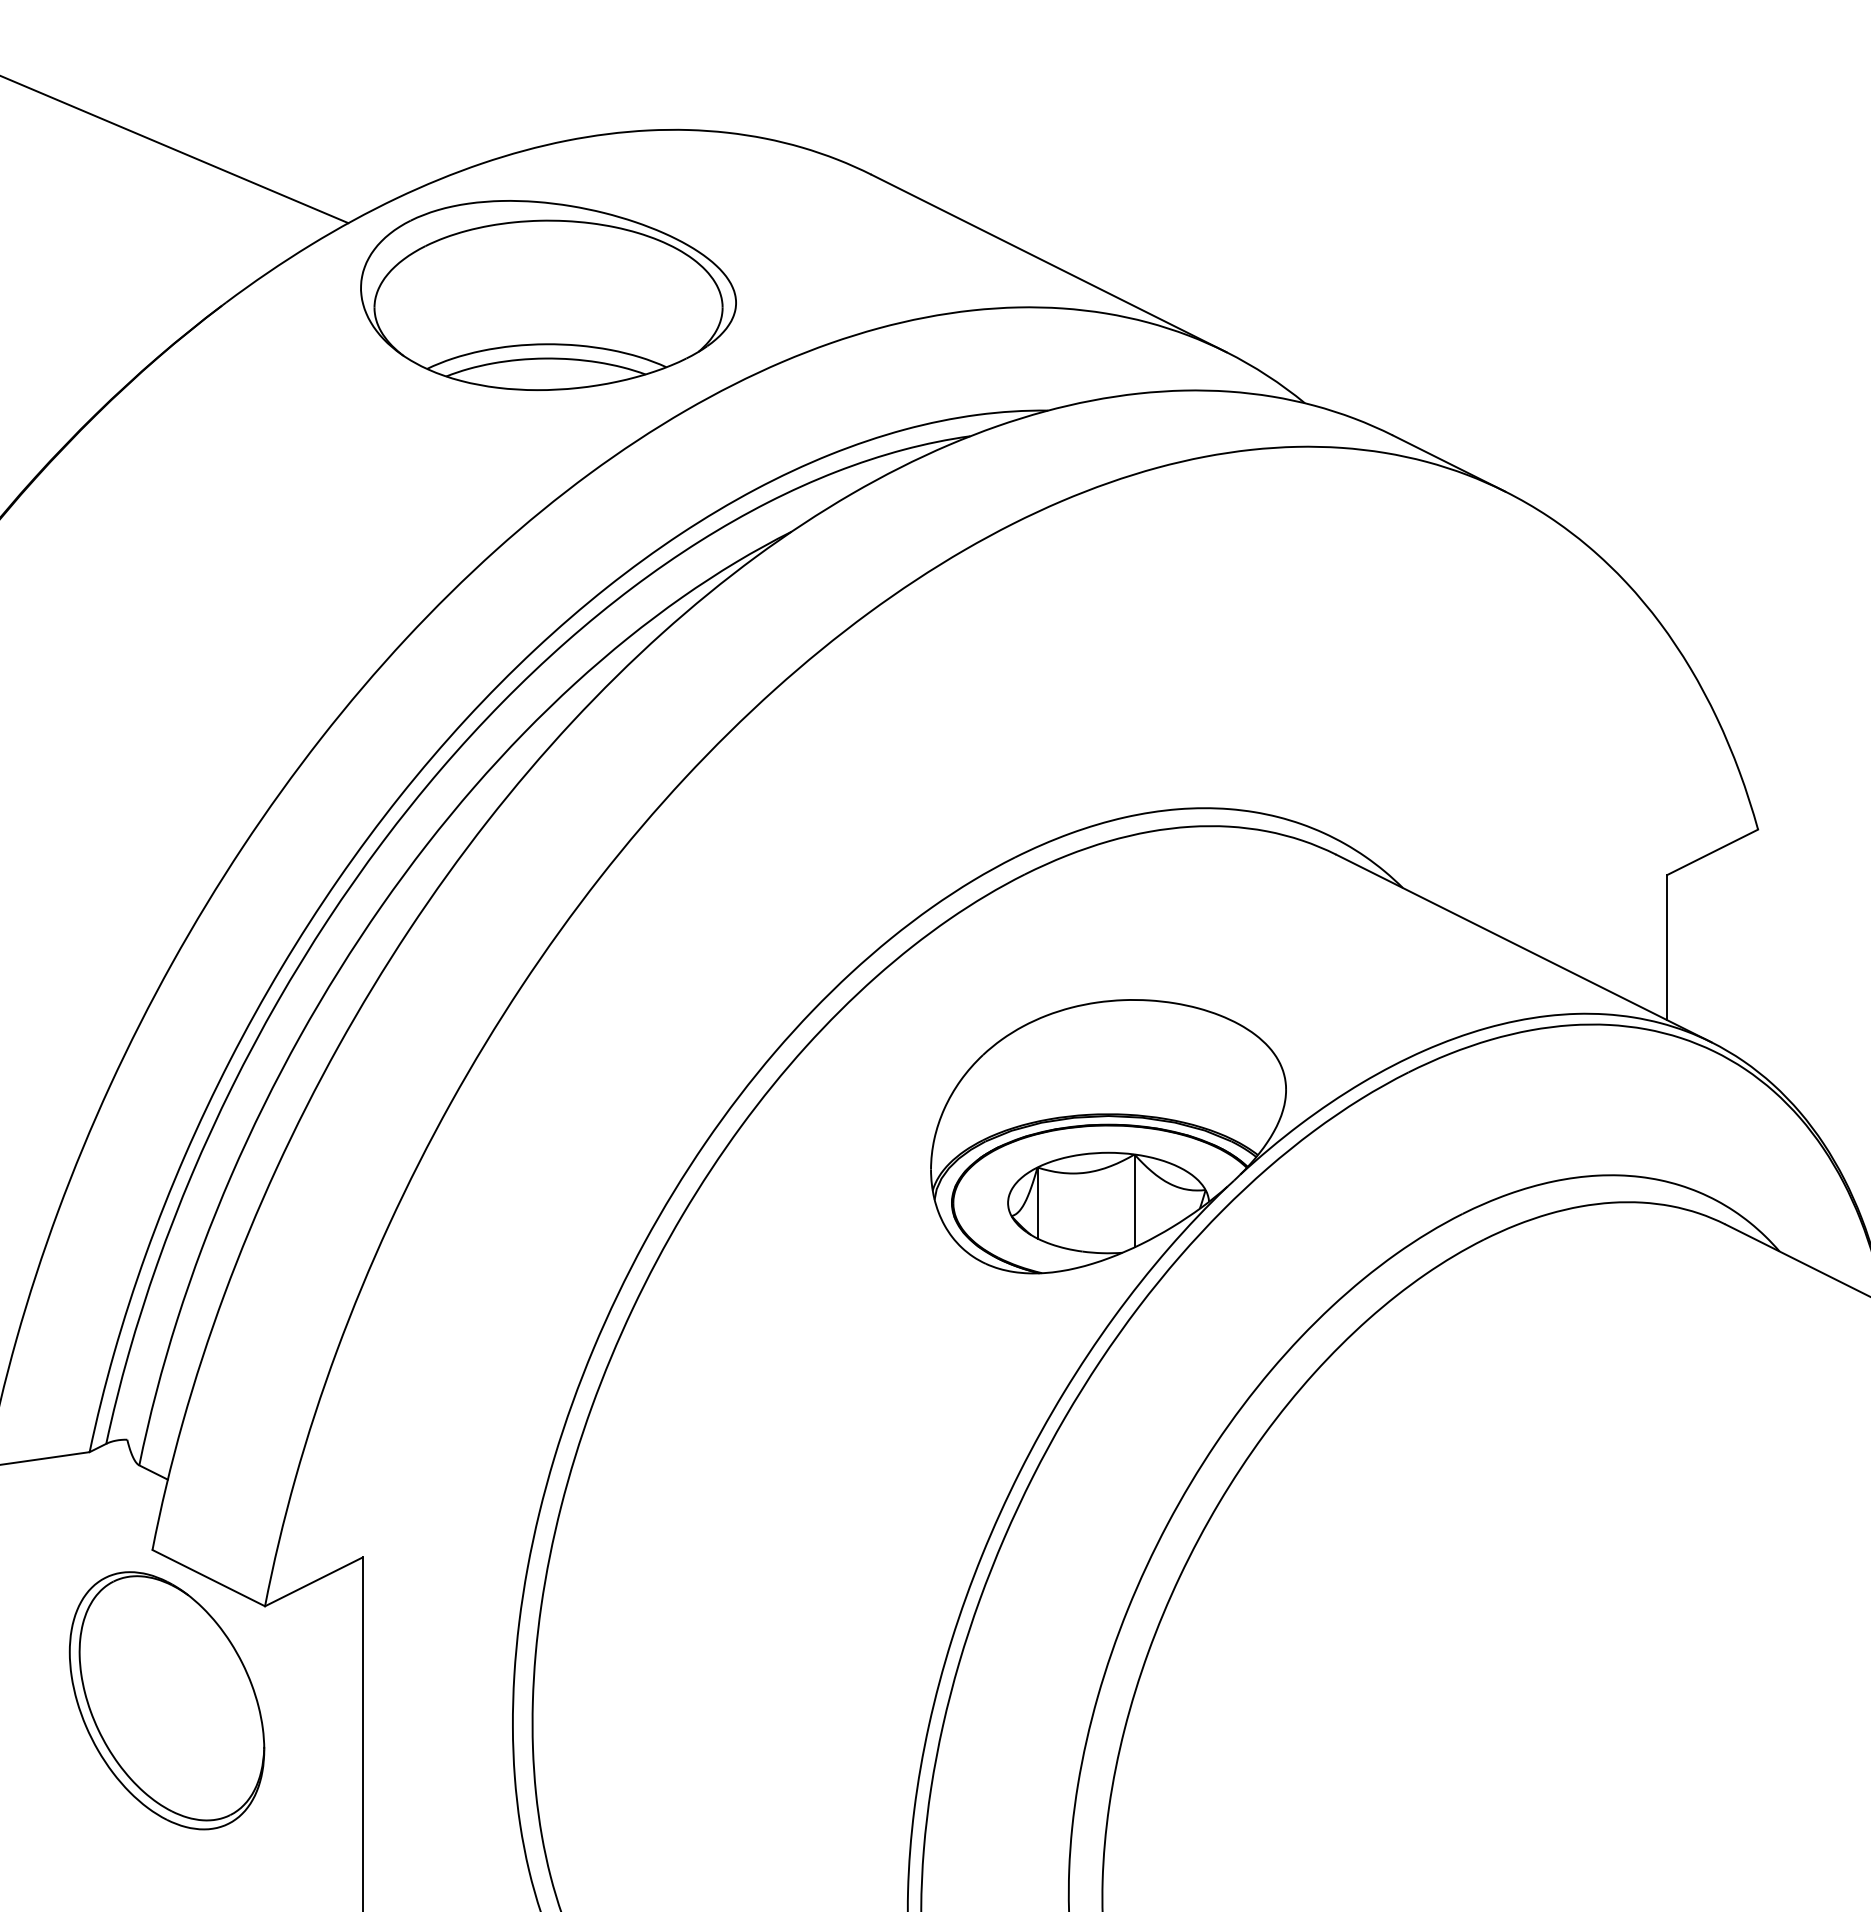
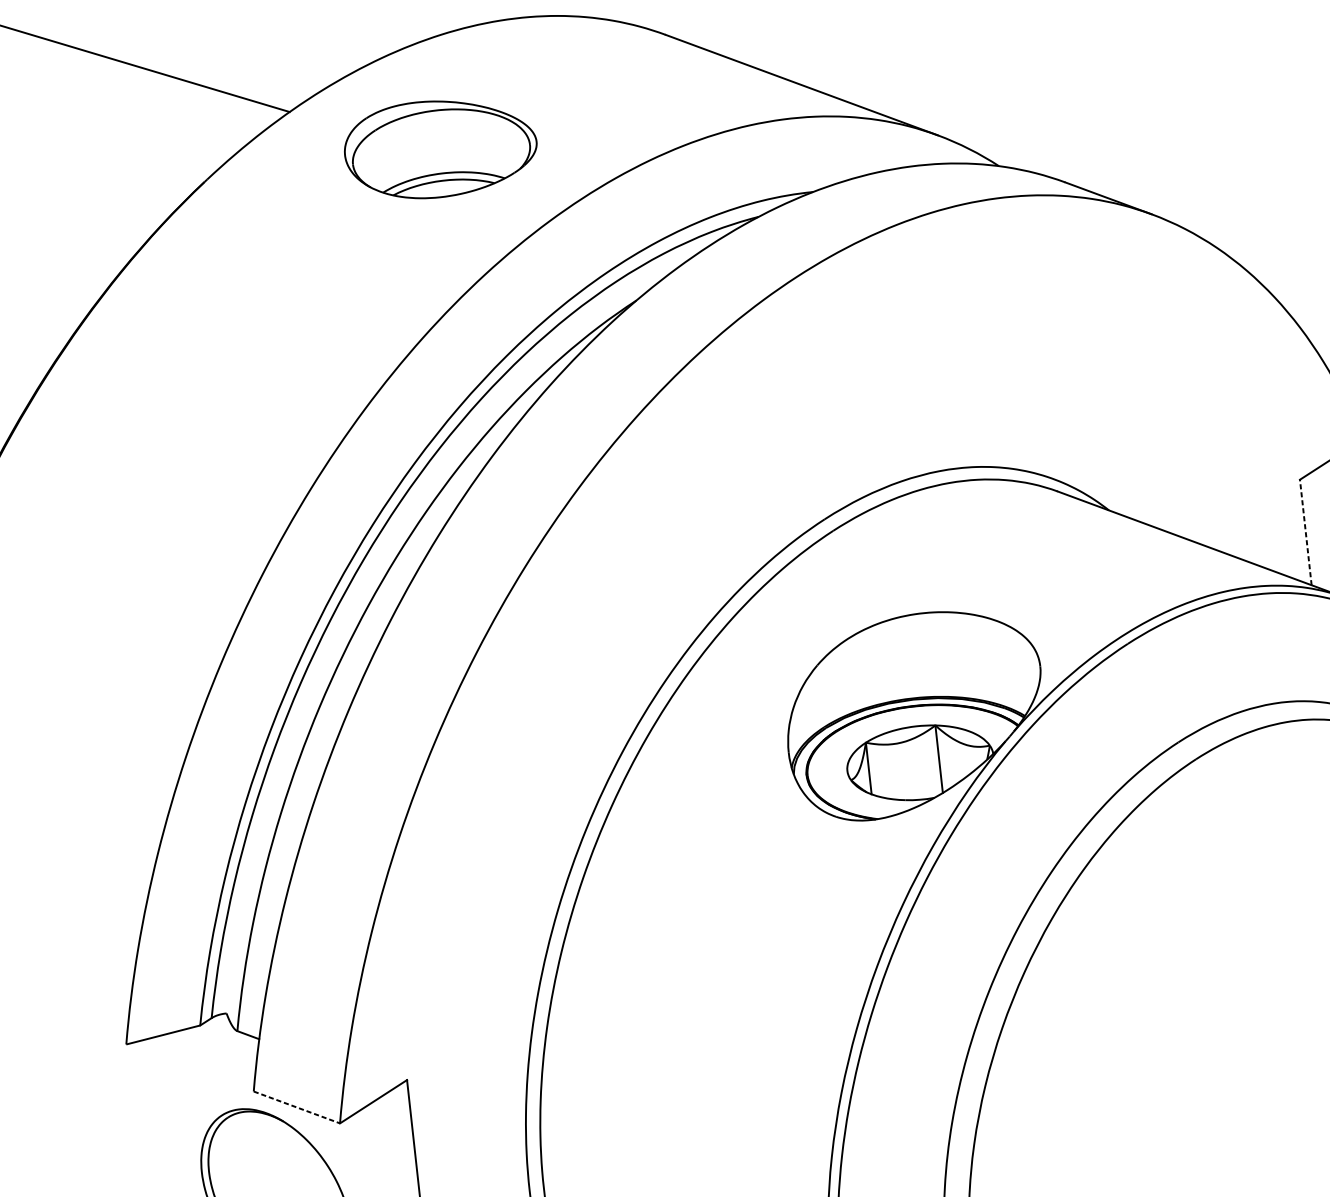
part: (548, 295) -> (440, 148), size x0.7
line: (1667, 947) -> (1305, 532), solid -> dashed
line: (208, 1578) -> (296, 1107), solid -> dashed

